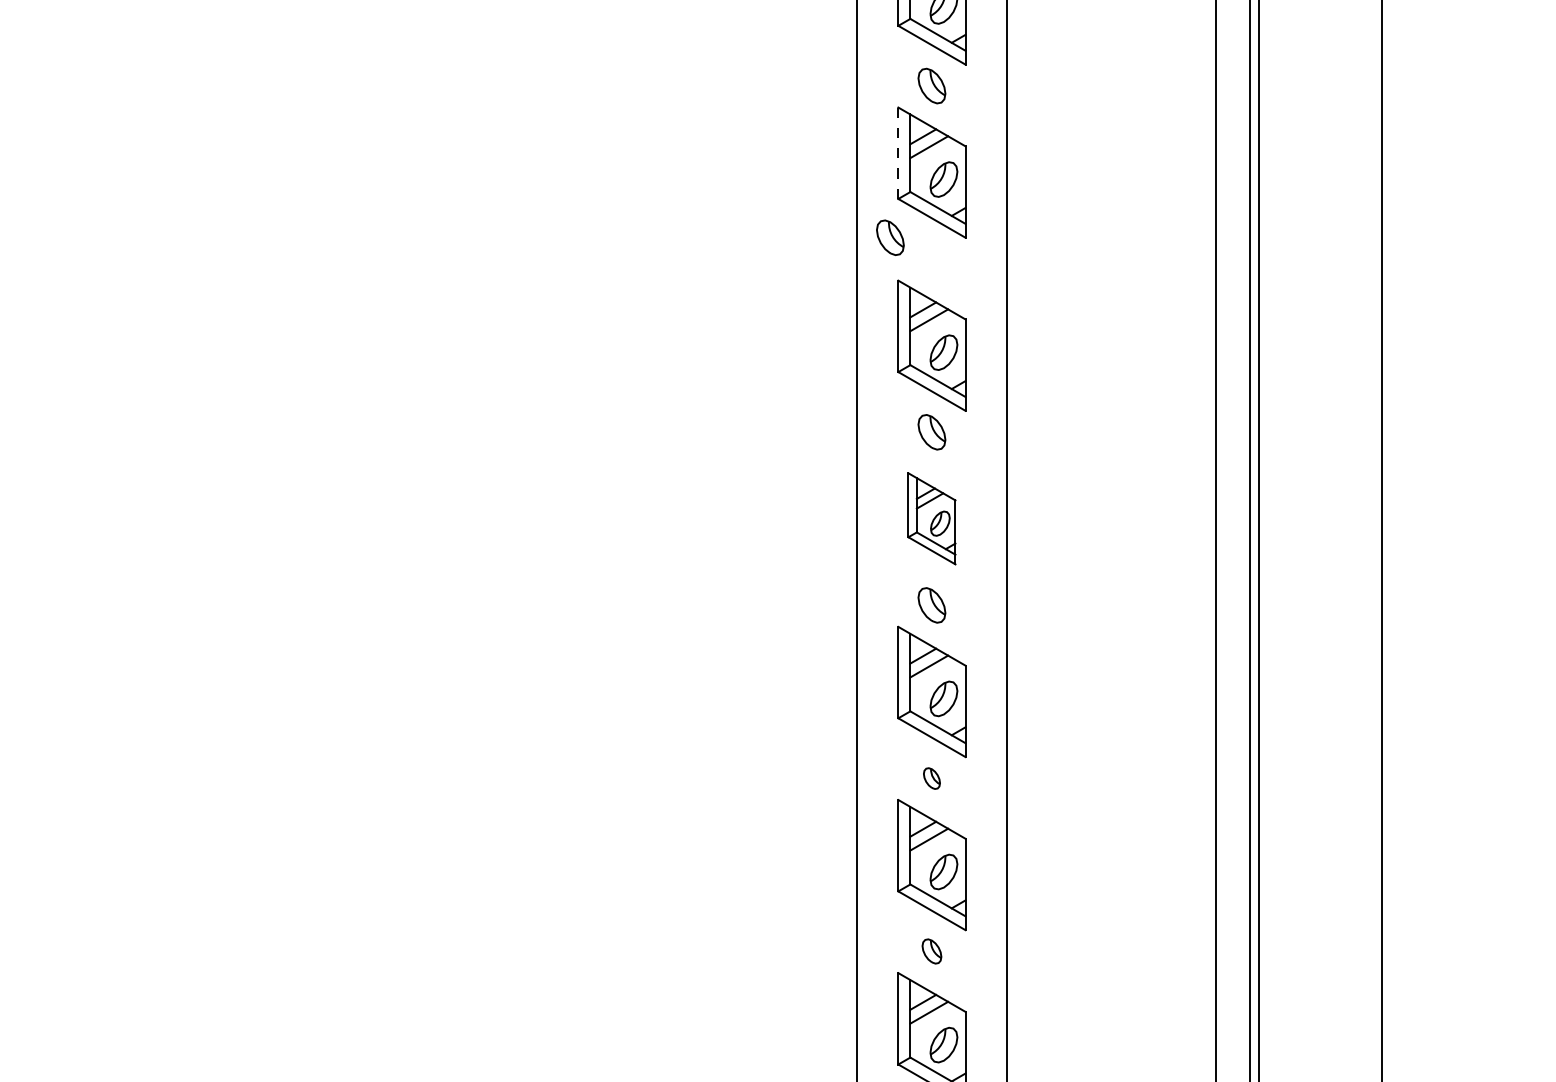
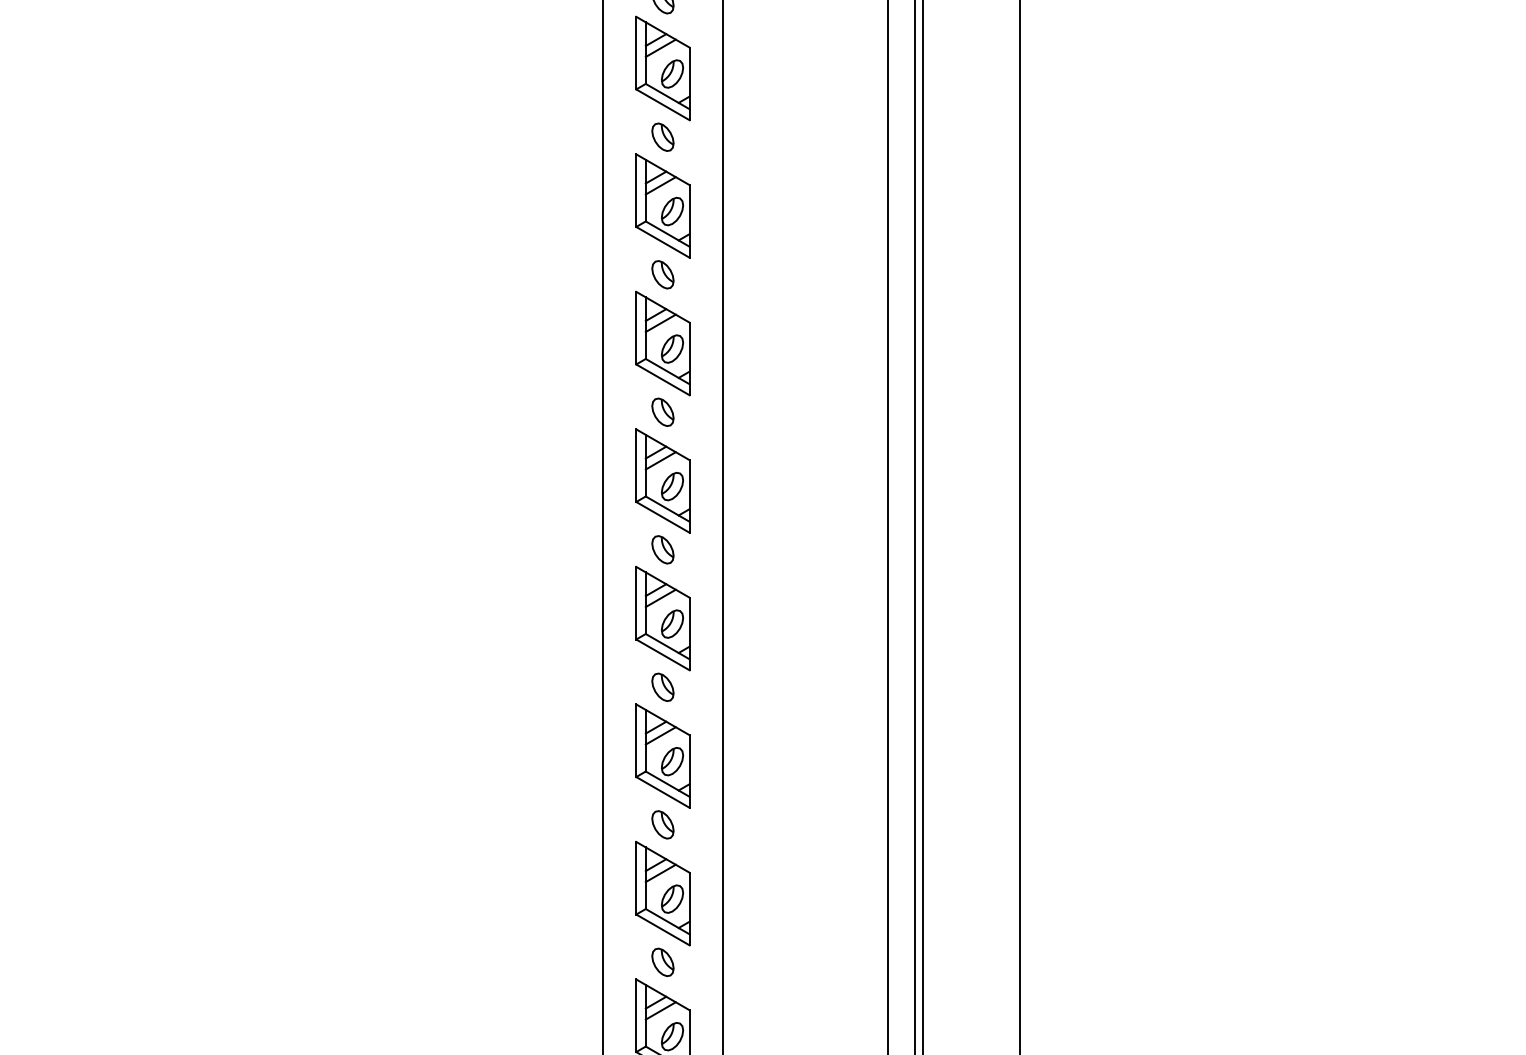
line: (898, 152) -> (636, 52), dashed -> solid
part: (889, 236) -> (662, 136), moved
part: (931, 518) -> (662, 343), size x1.43
part: (931, 778) -> (662, 549), size x1.67
part: (931, 950) -> (662, 686), size x1.43

